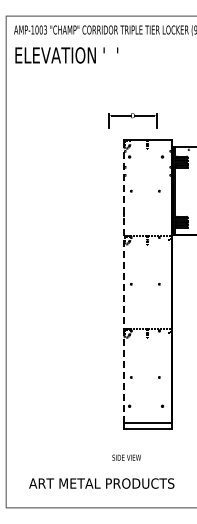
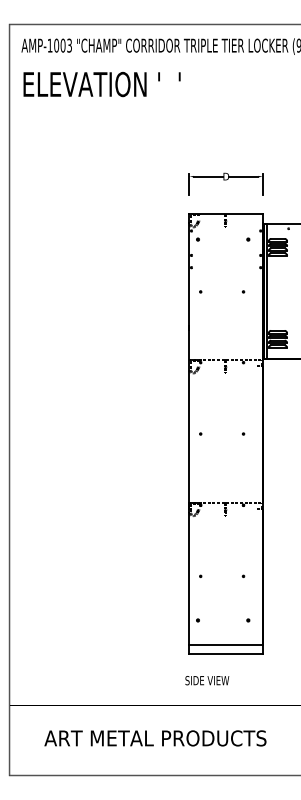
part: (132, 120) -> (225, 183), moved
line: (124, 283) -> (190, 432), dashed -> solid
text: (126, 457) -> (207, 680), moved

